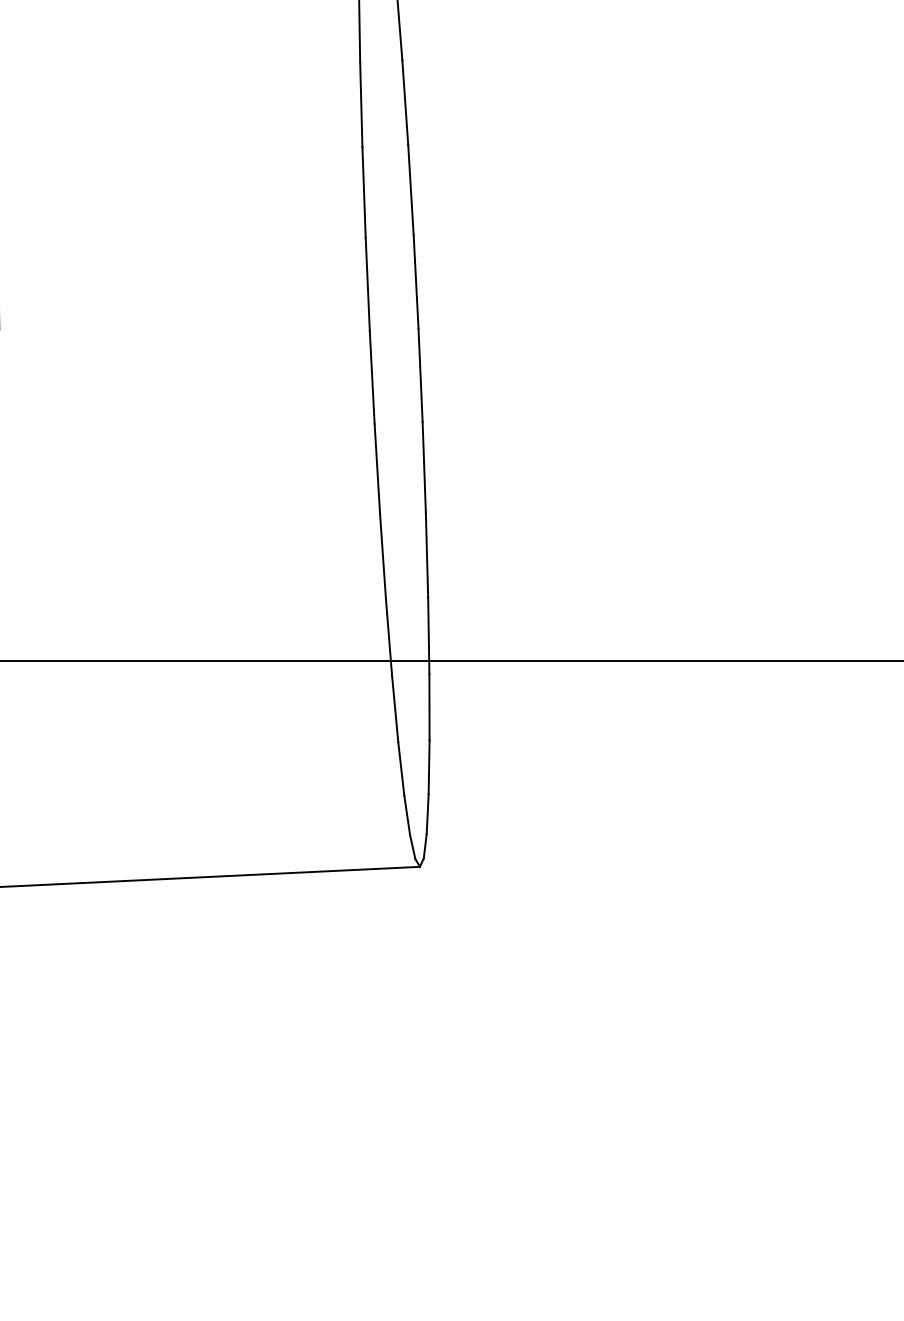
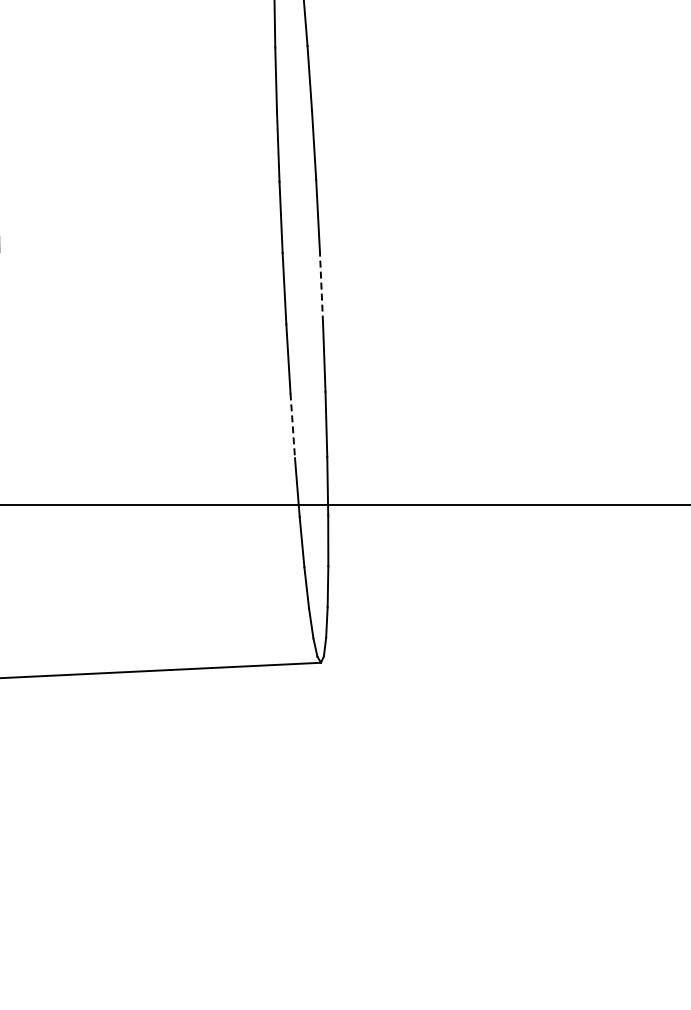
line: (420, 374) -> (321, 286), solid -> dashed
line: (382, 557) -> (292, 426), solid -> dashed

